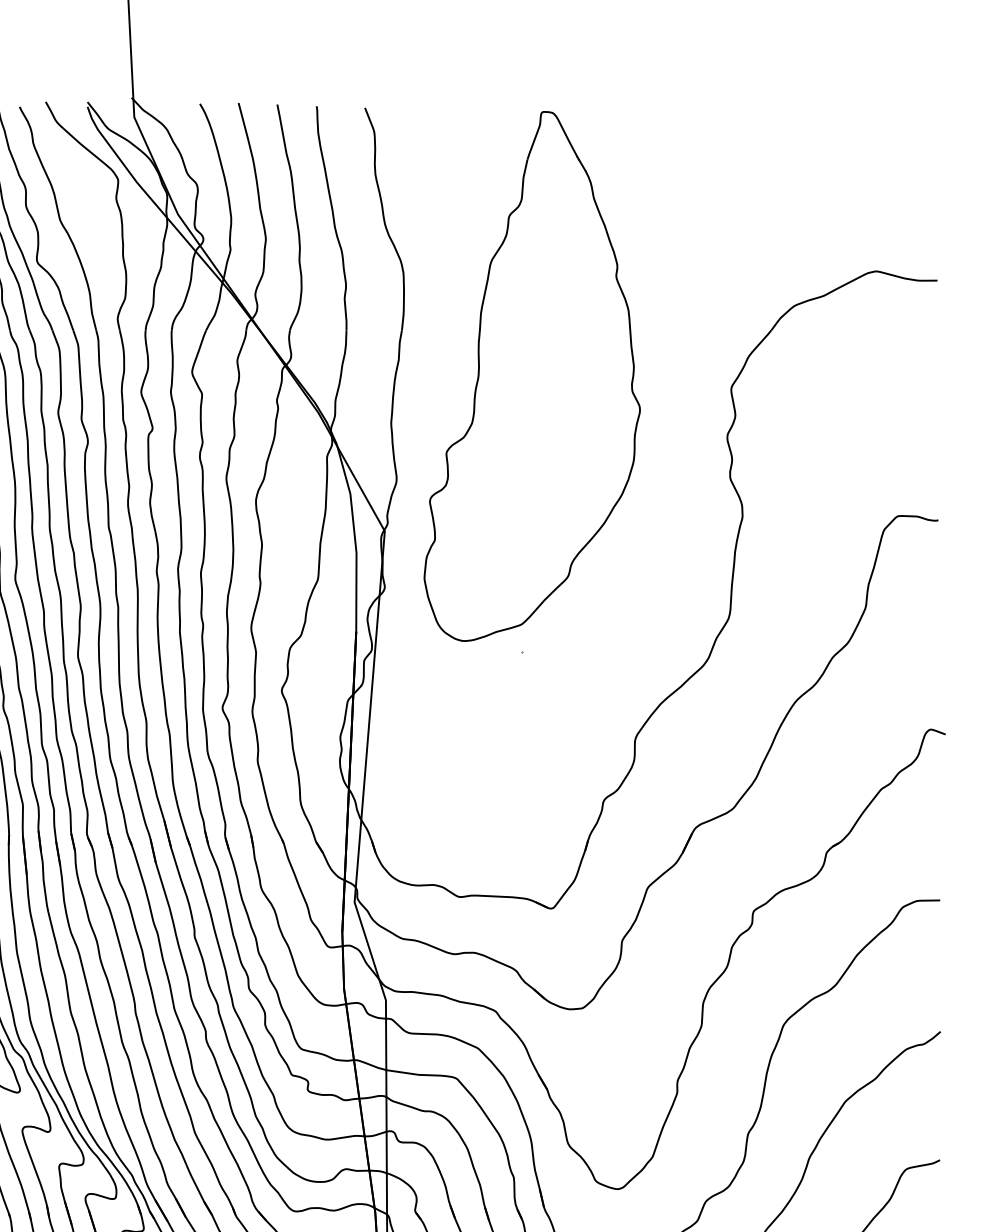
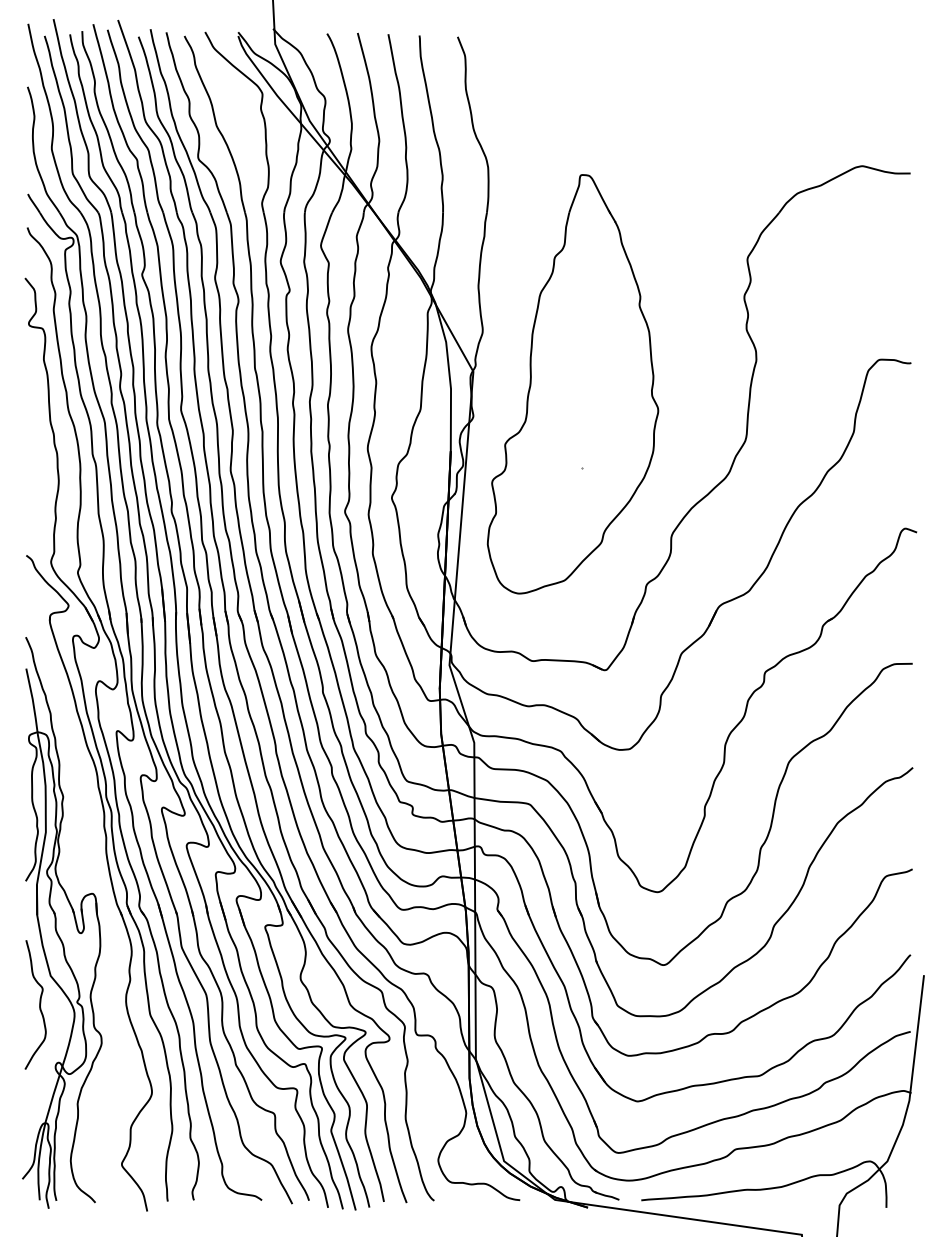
part: (531, 376) -> (572, 384), moved

